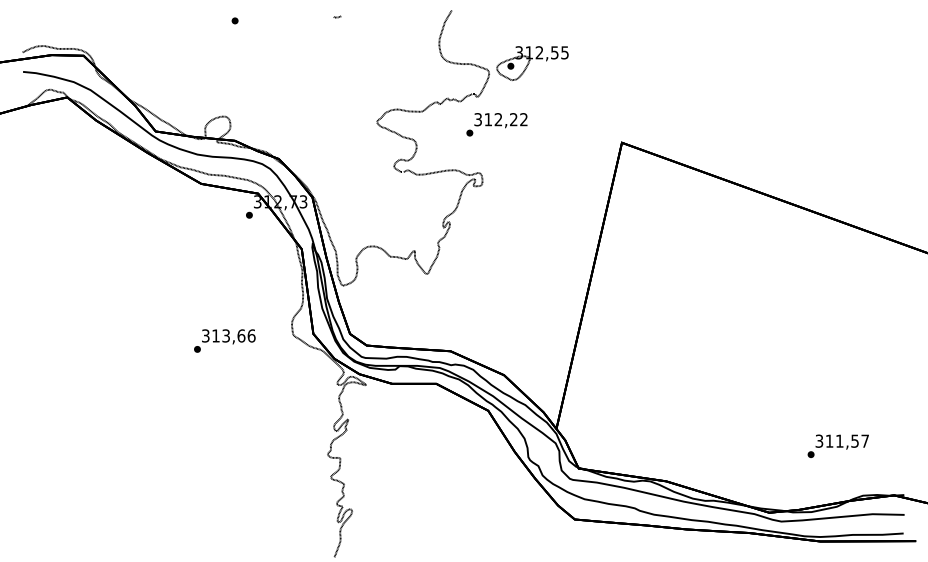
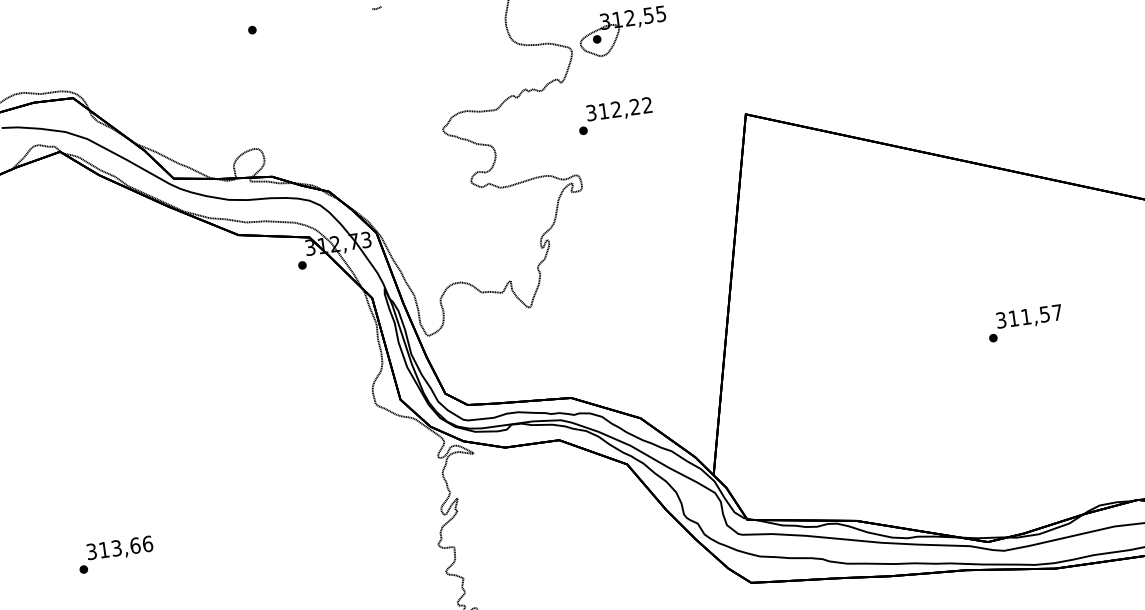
text: (496, 124) -> (614, 115), moved
text: (224, 340) -> (115, 554), moved
text: (837, 445) -> (1024, 322), moved

